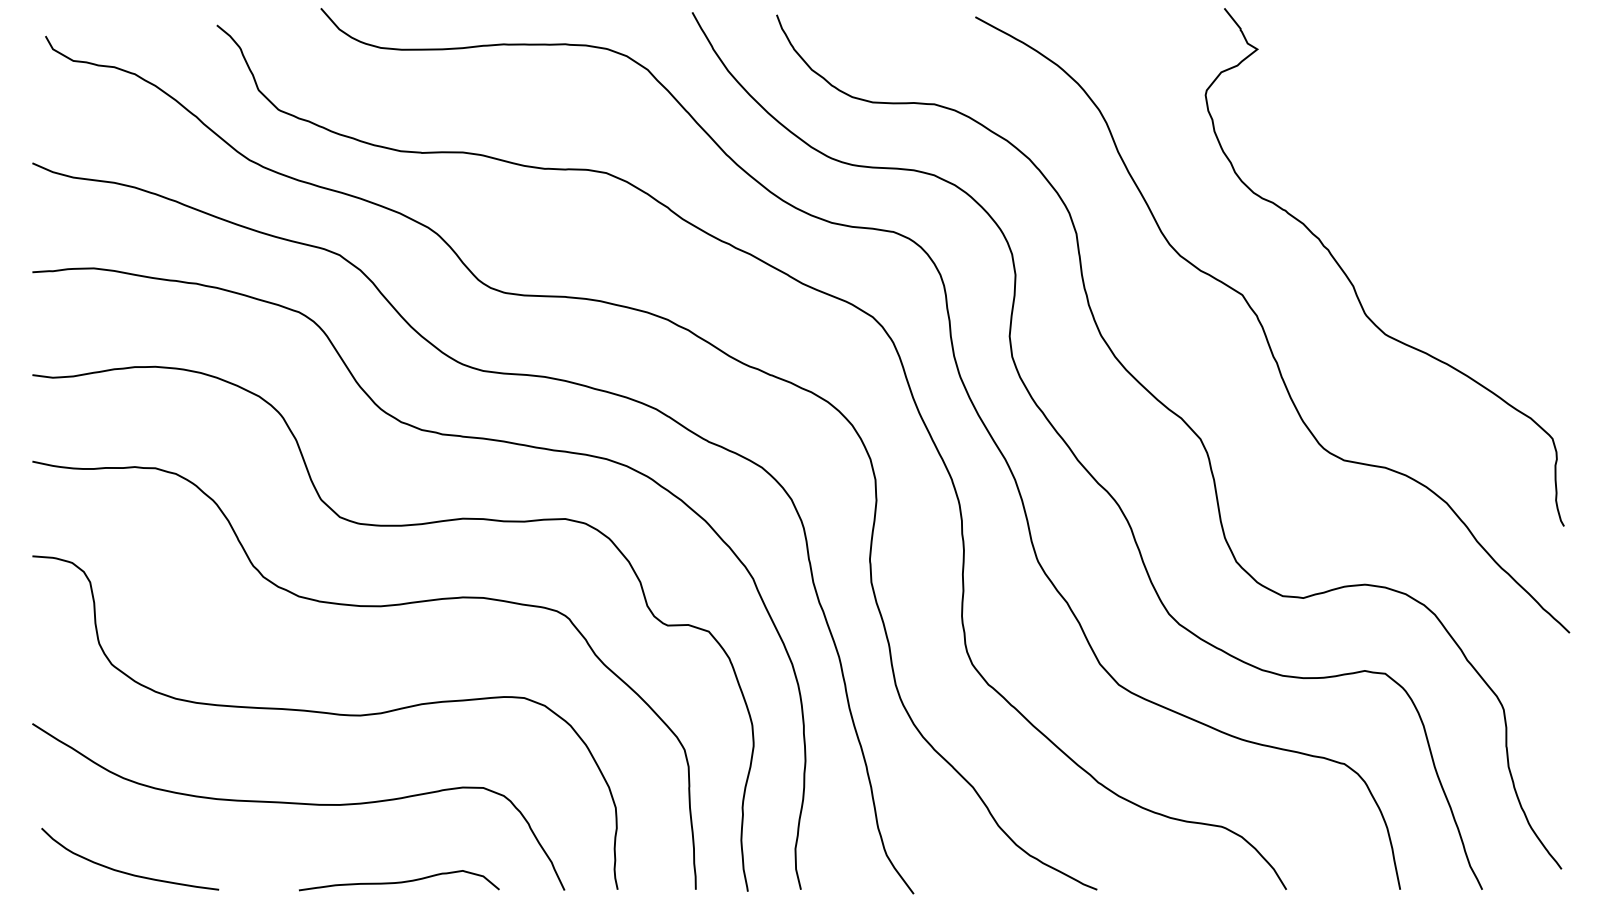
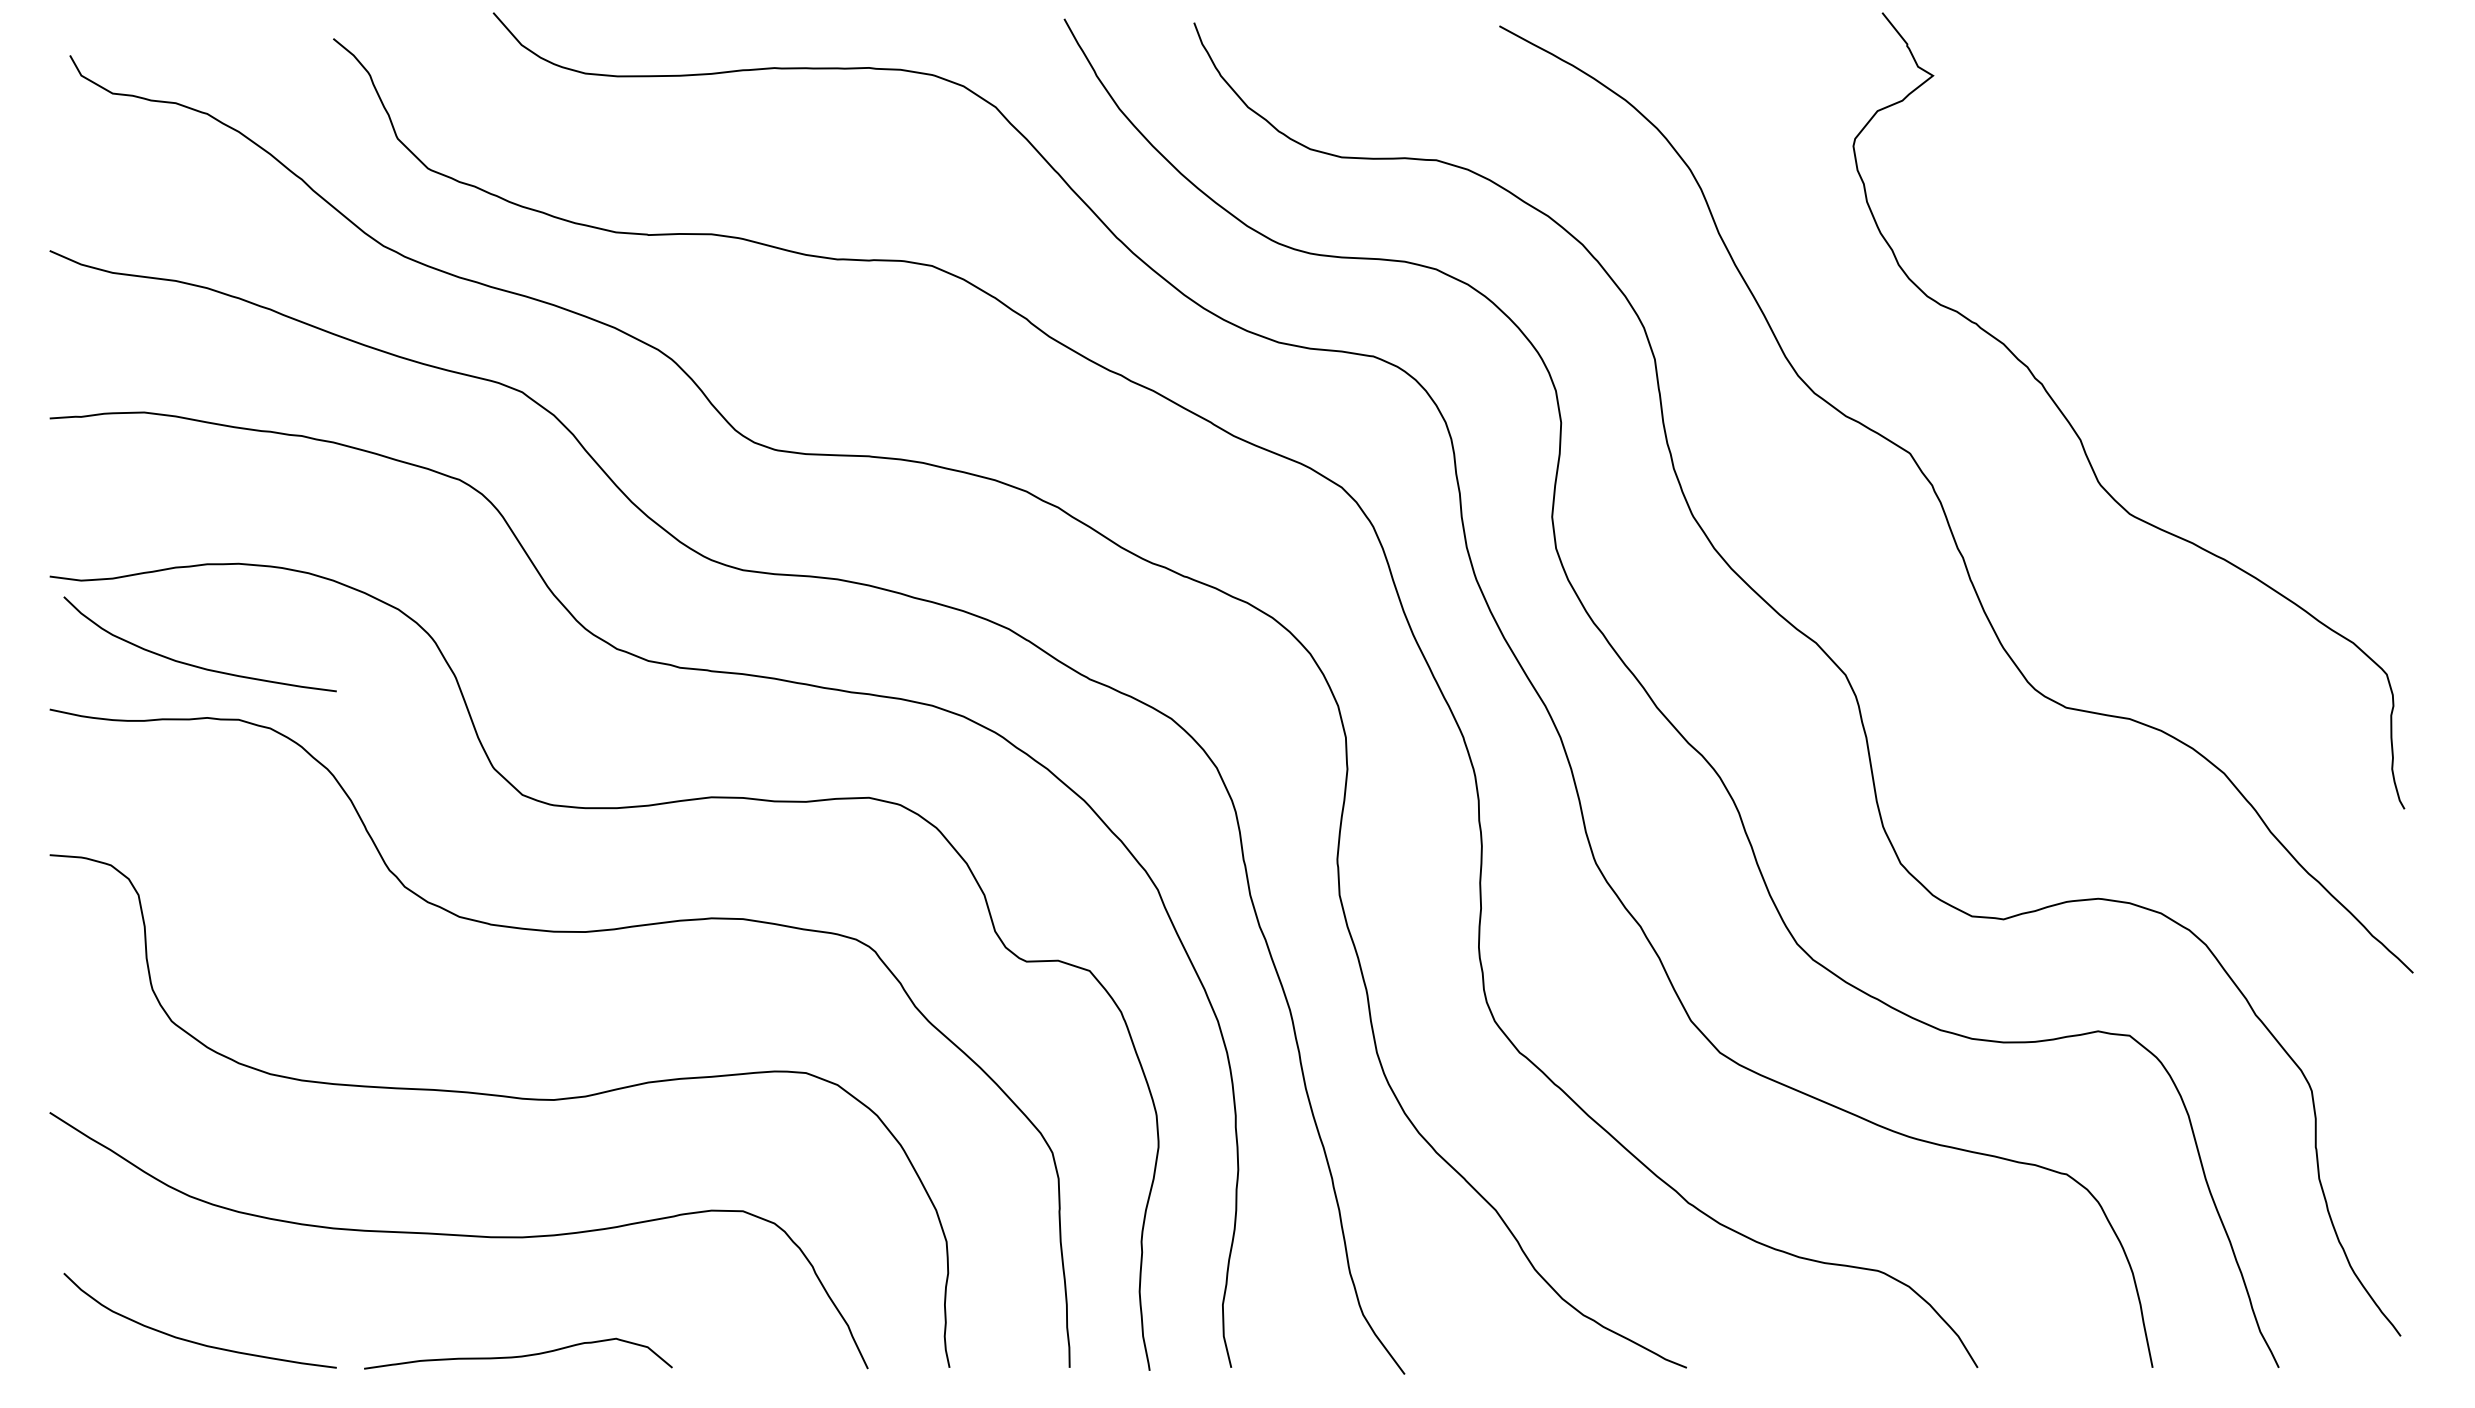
curve: (124, 431) -> (191, 663), added
curve: (399, 881) -> (518, 1355), moved

